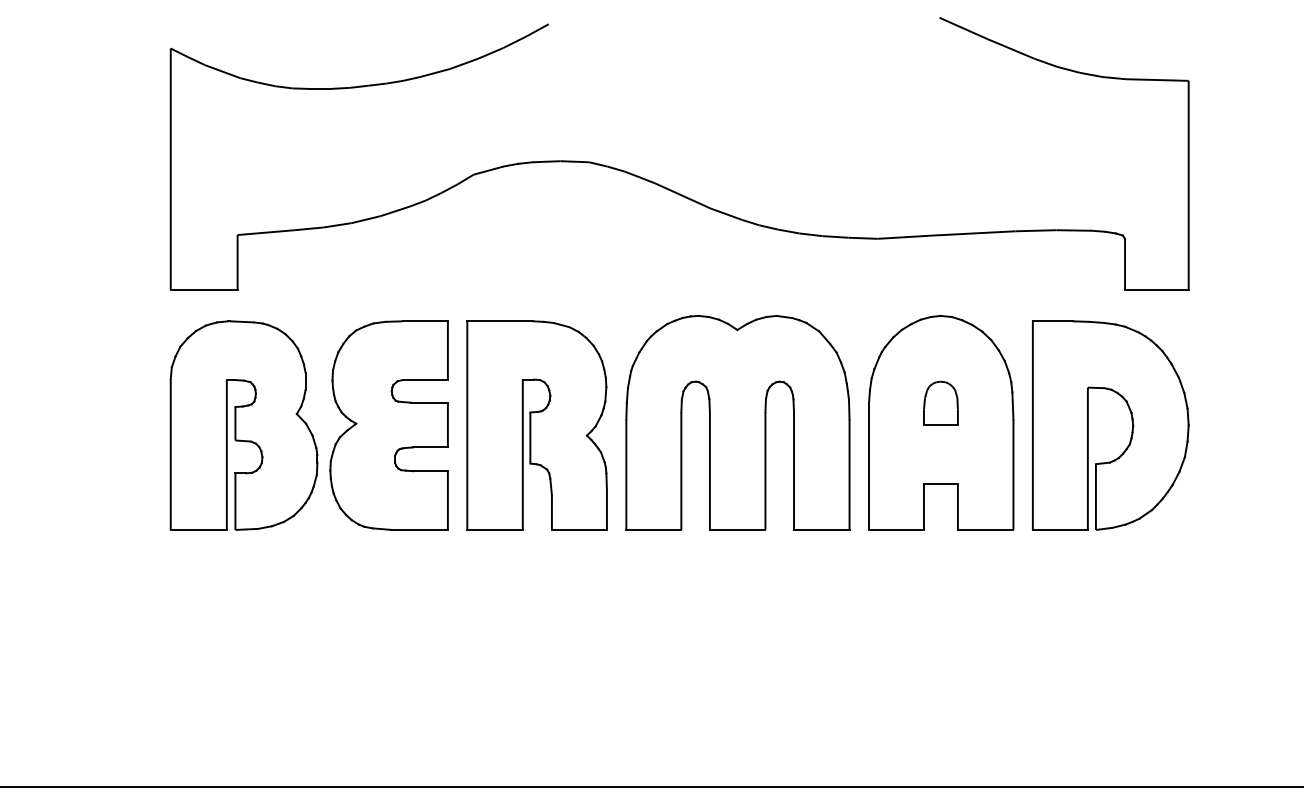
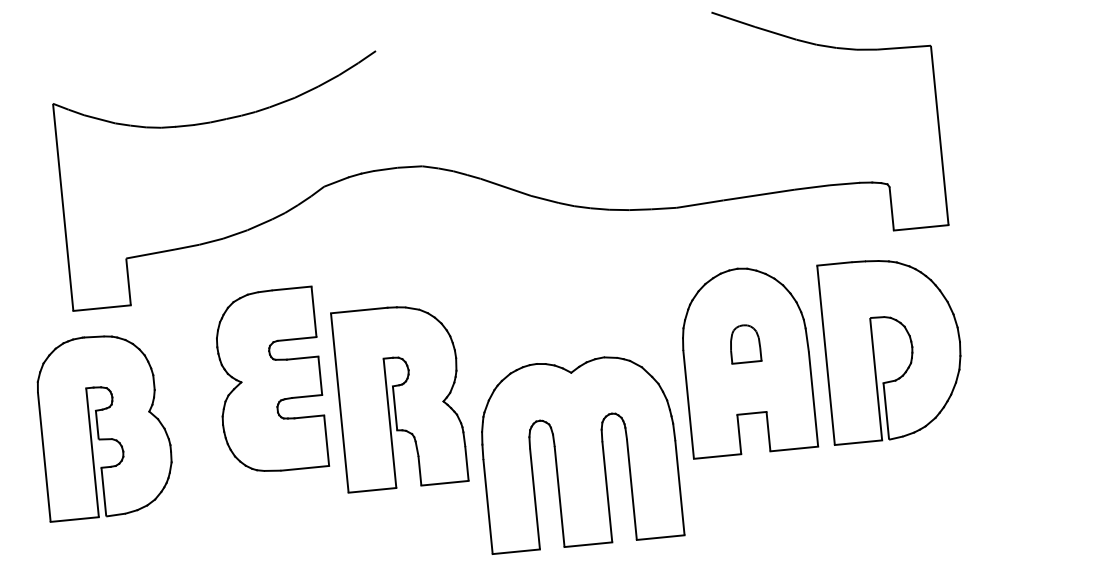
part: (737, 422) -> (579, 452), moved
part: (243, 425) -> (104, 425), moved
part: (388, 425) -> (269, 381), moved

